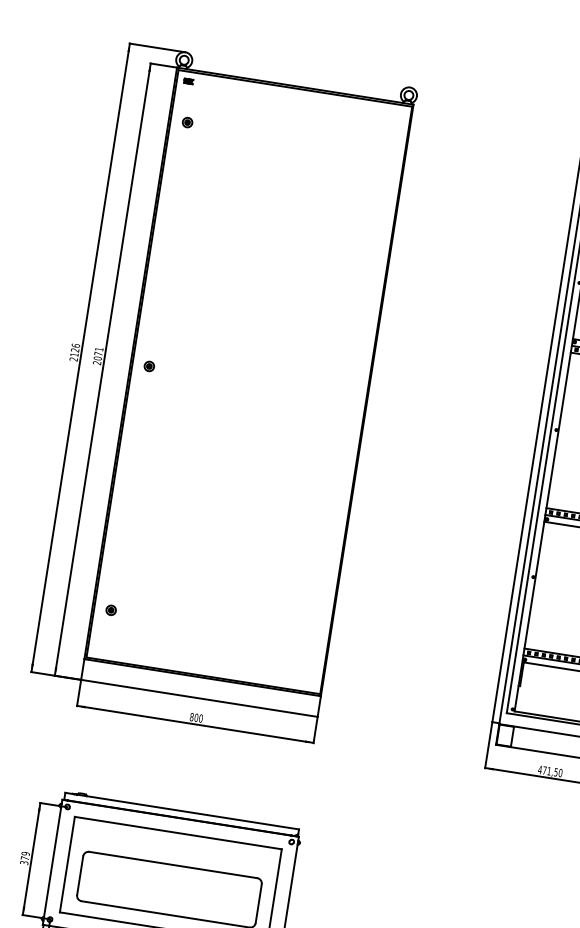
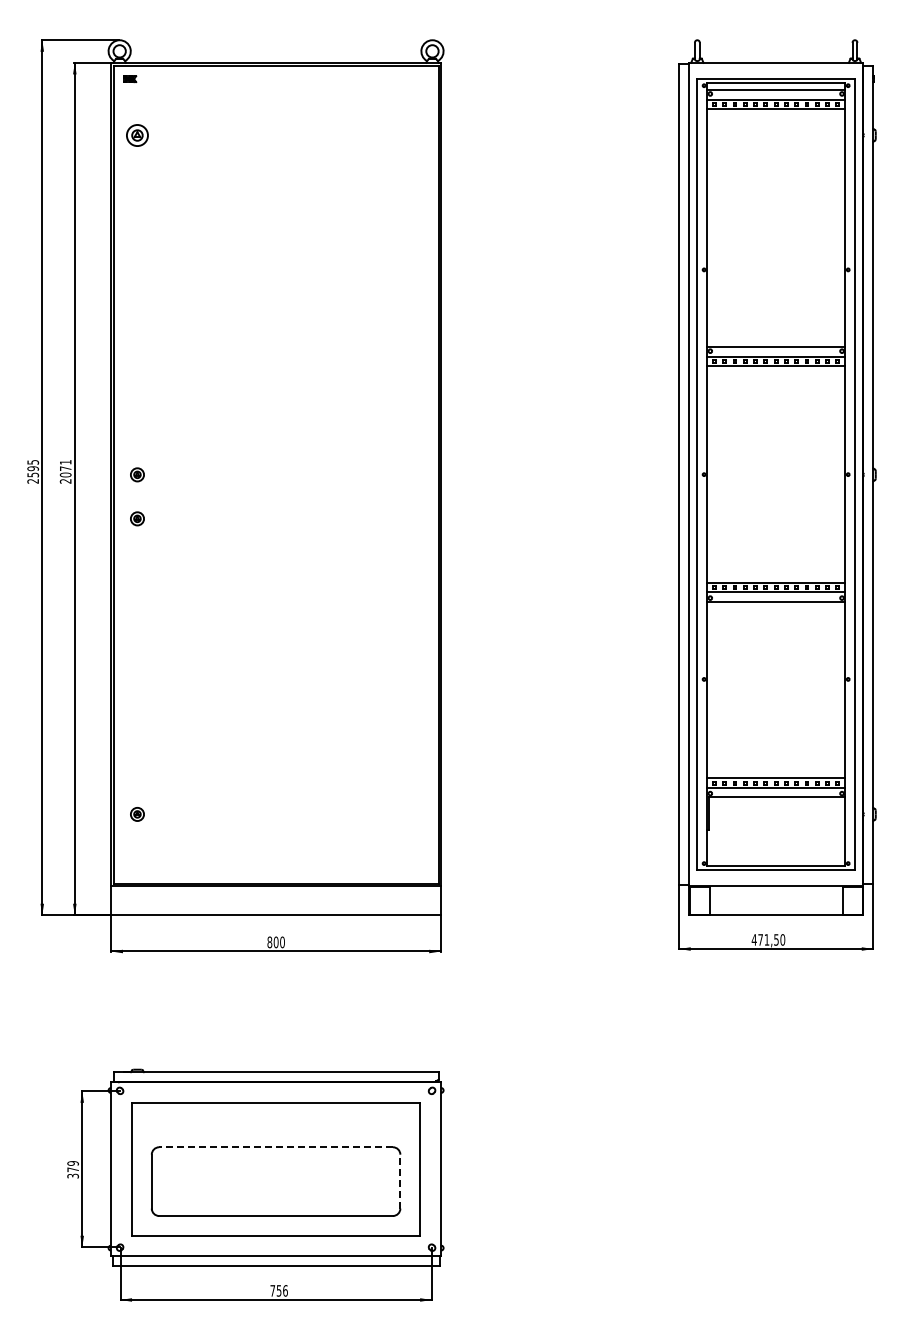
part: (187, 122) -> (137, 134), size x1.6
text: (75, 350) -> (33, 468), 2126 -> 2595
part: (144, 397) -> (137, 518), added
line: (173, 865) -> (276, 1147), solid -> dashed
line: (258, 903) -> (400, 1181), solid -> dashed

